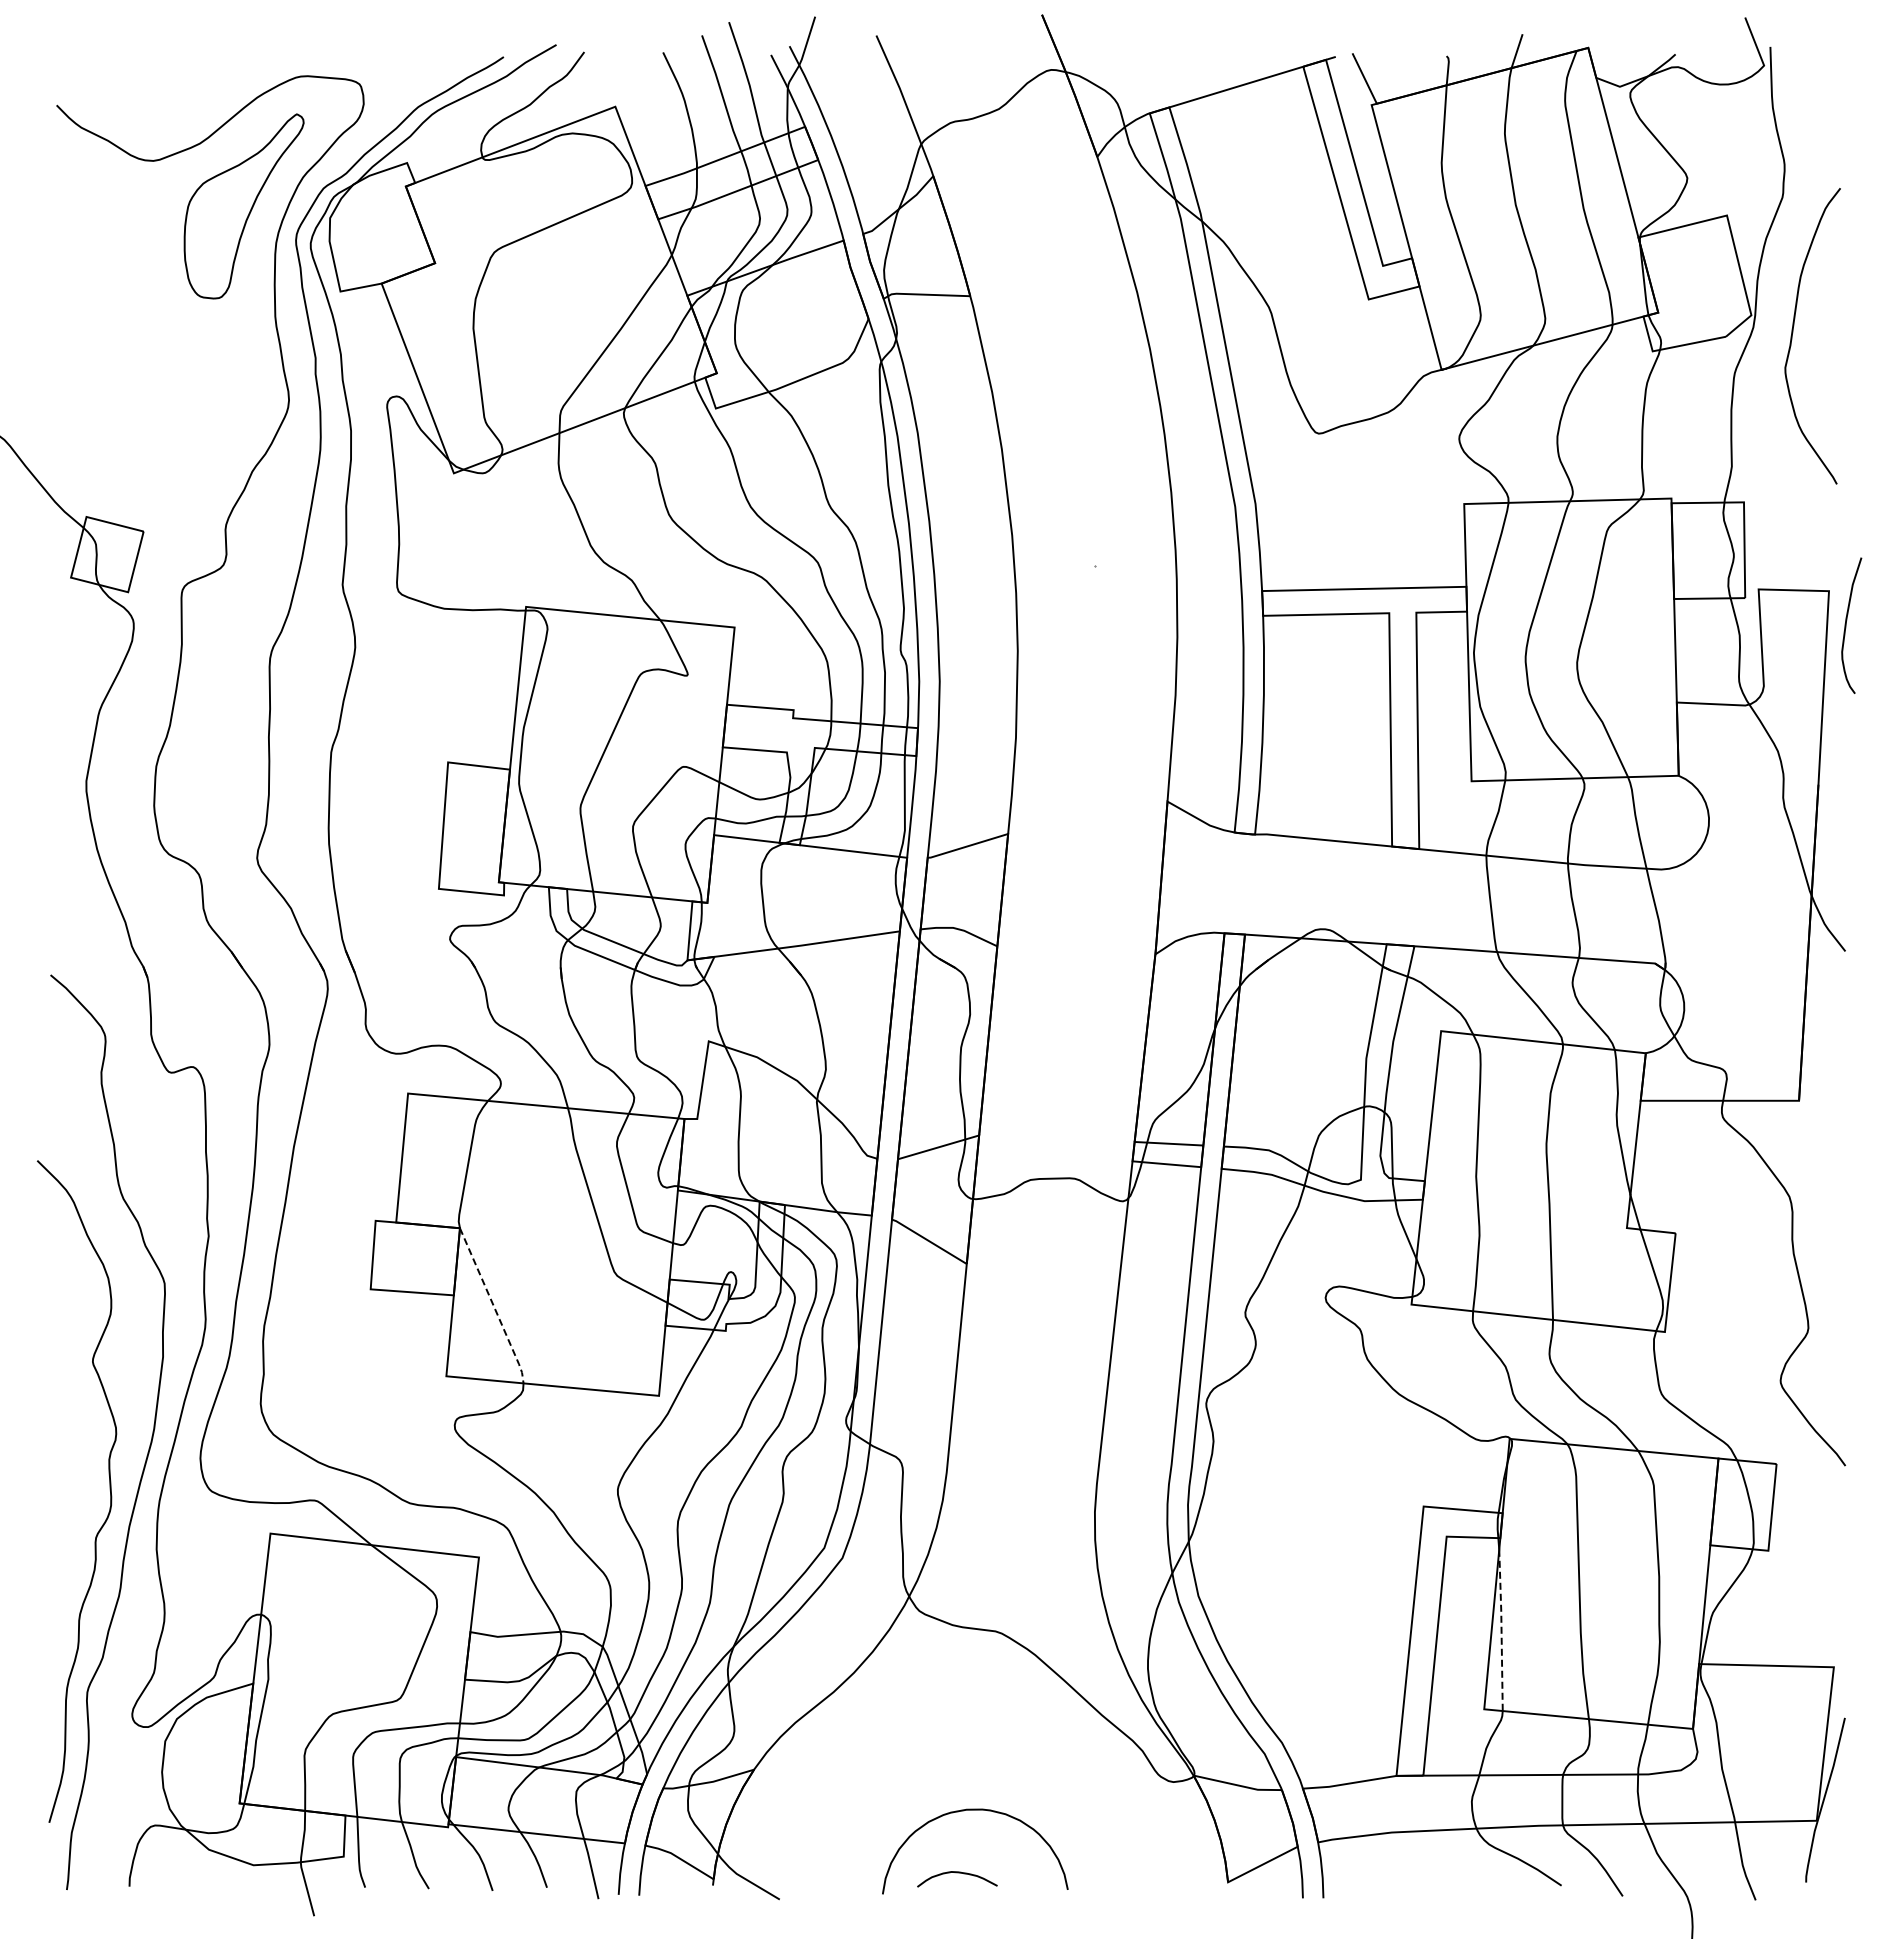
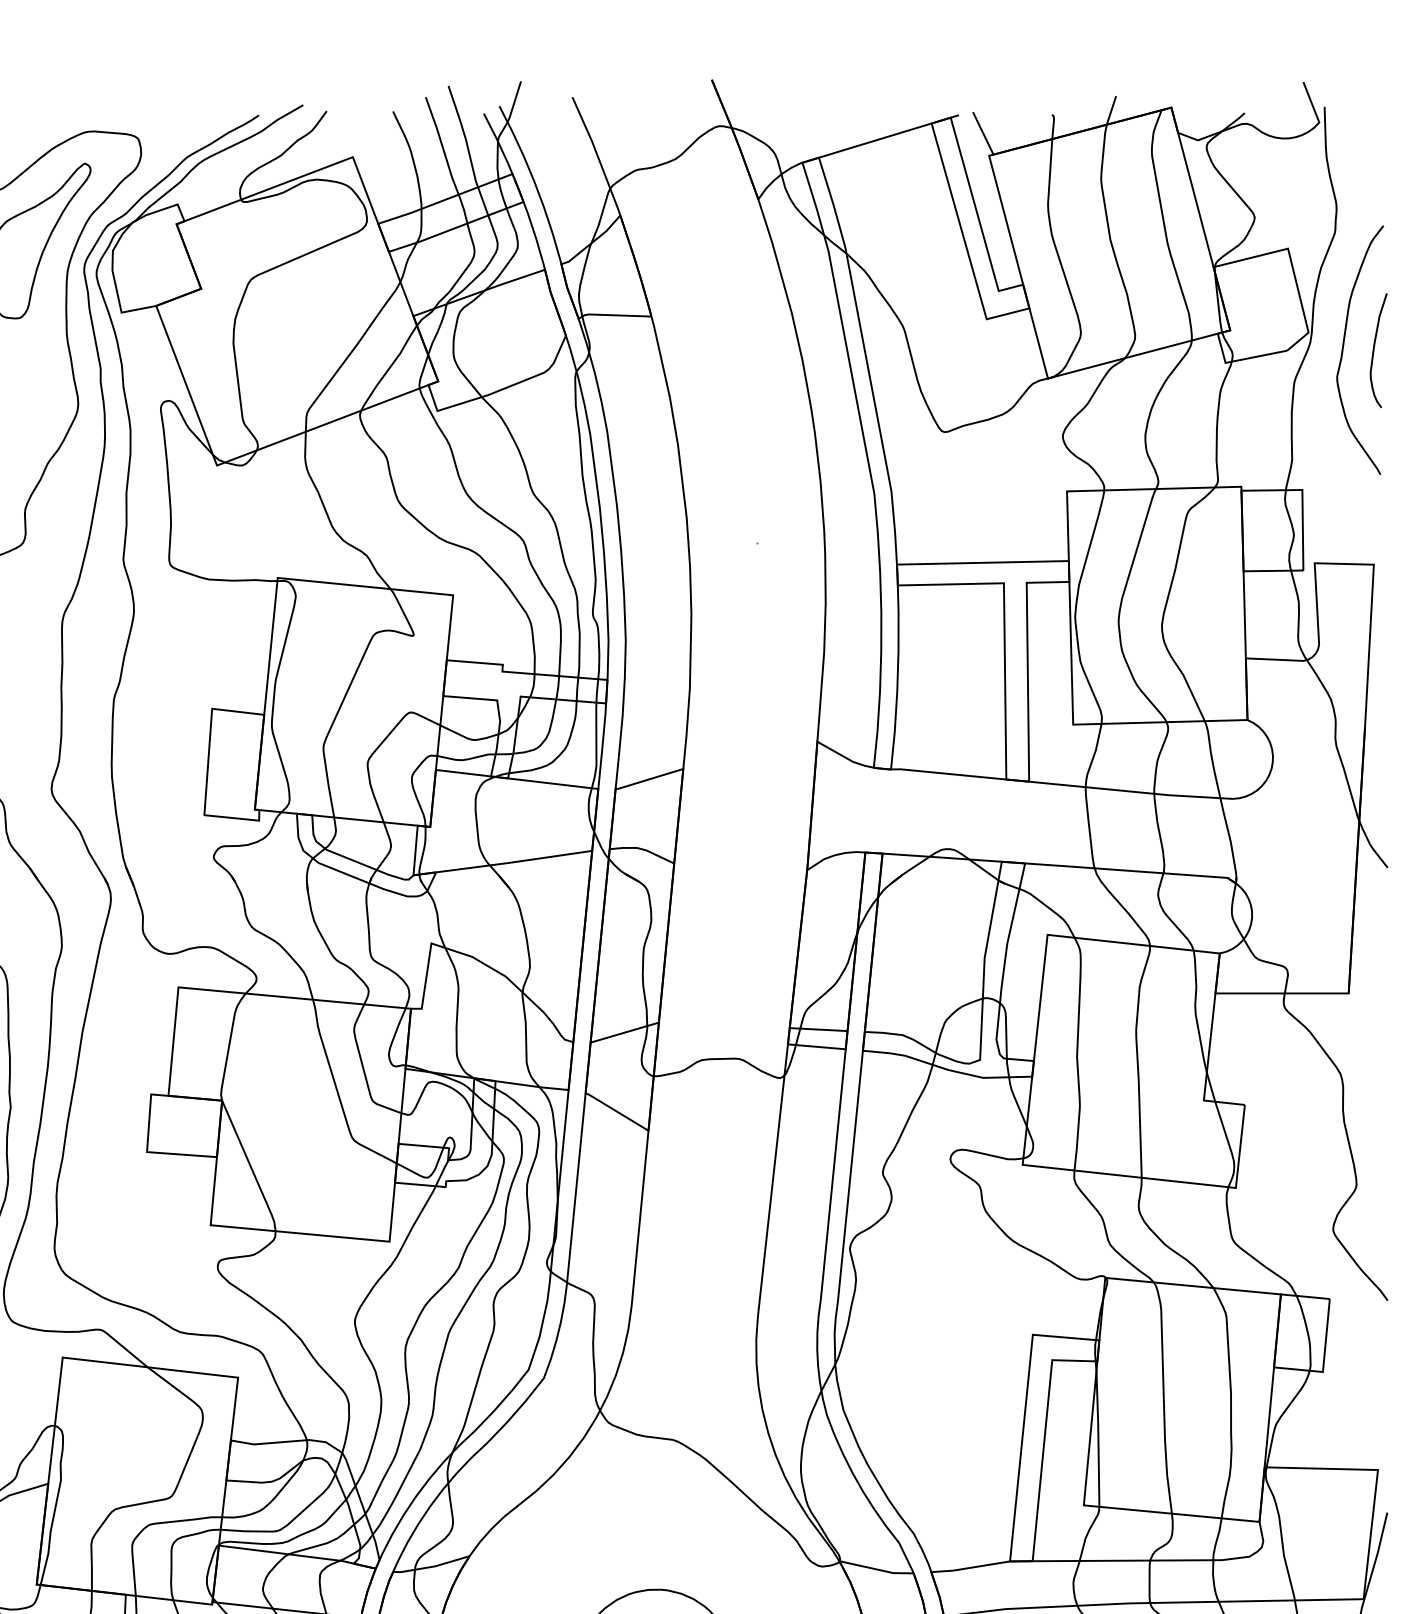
curve: (1846, 625) -> (1374, 350), moved
line: (494, 1306) -> (251, 1166), dashed -> solid
line: (1501, 1629) -> (1098, 1438), dashed -> solid

